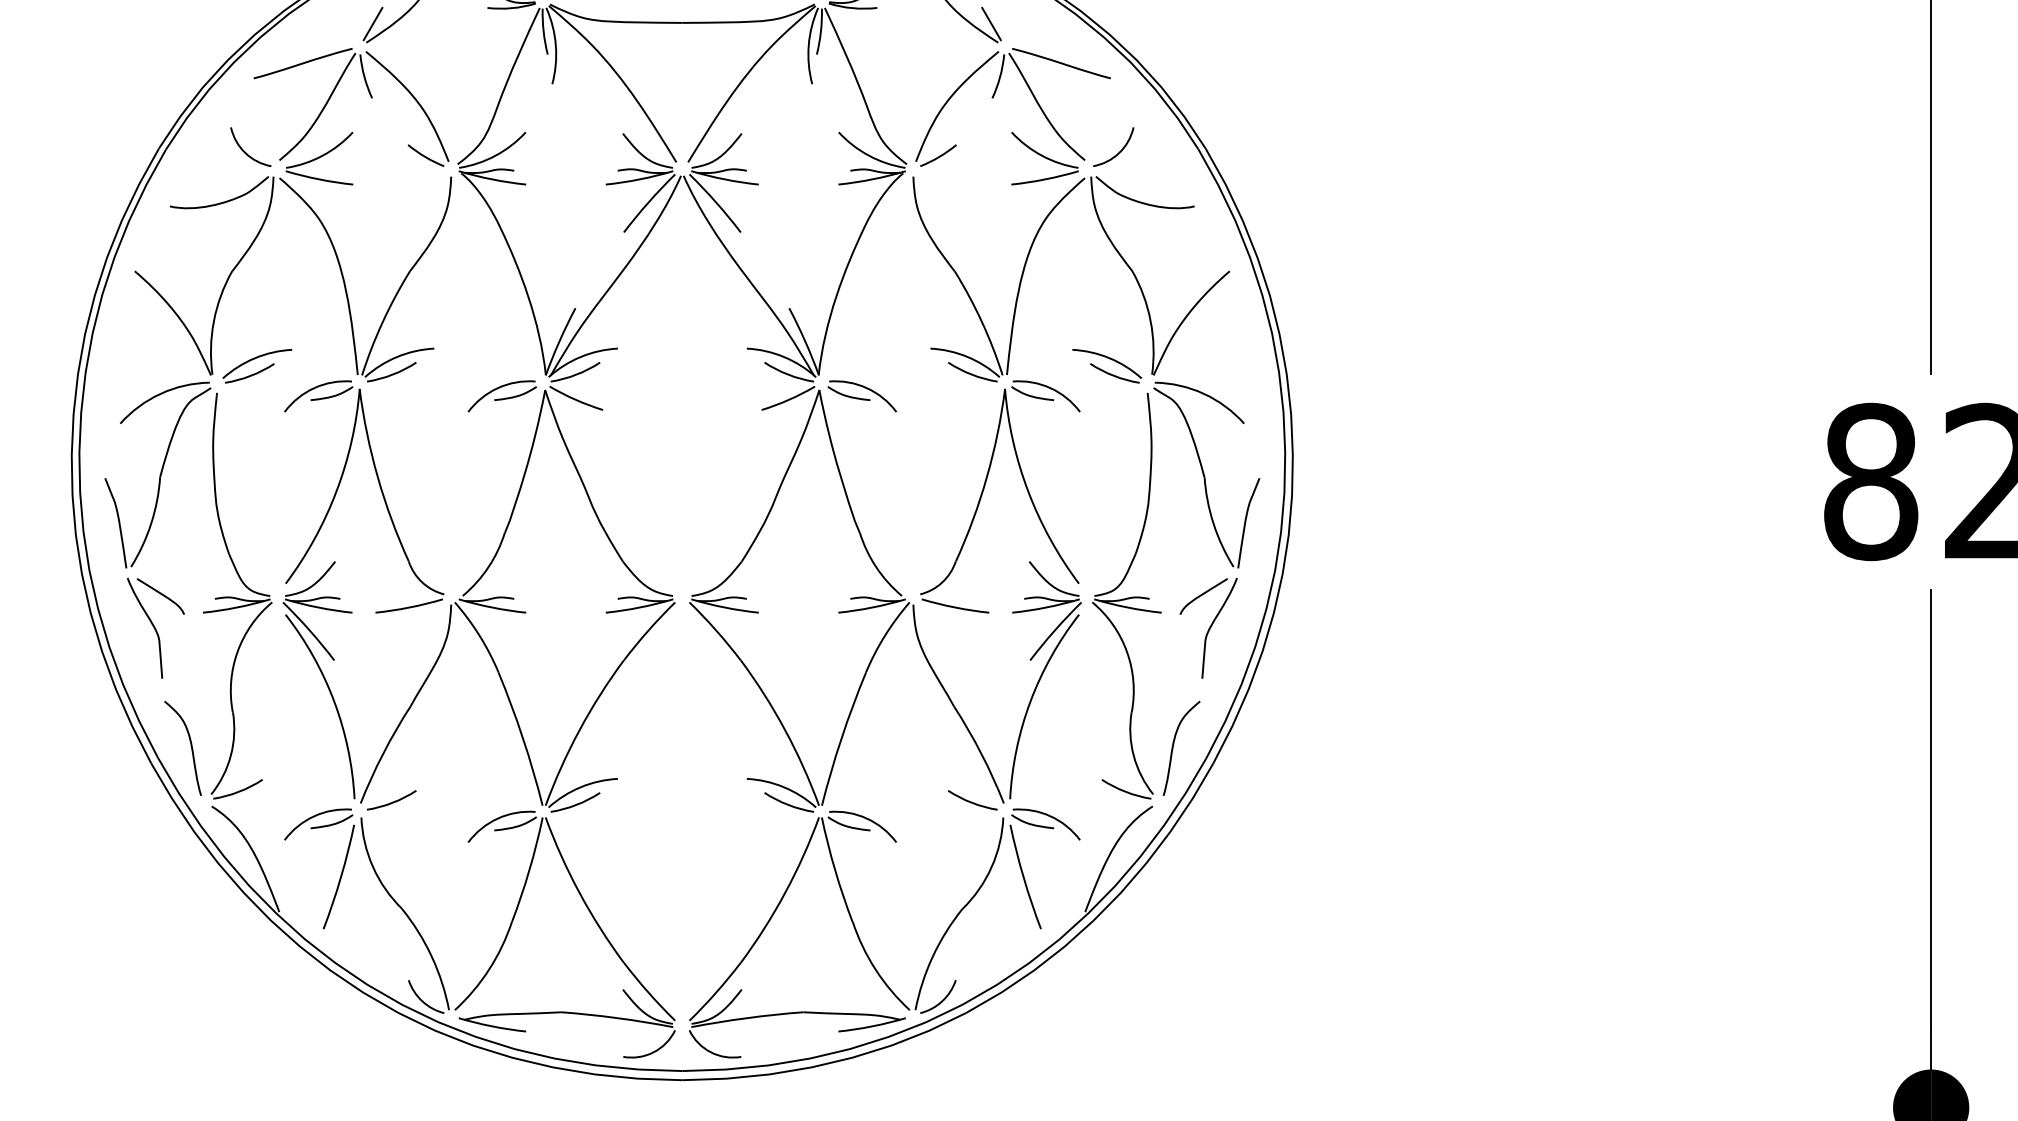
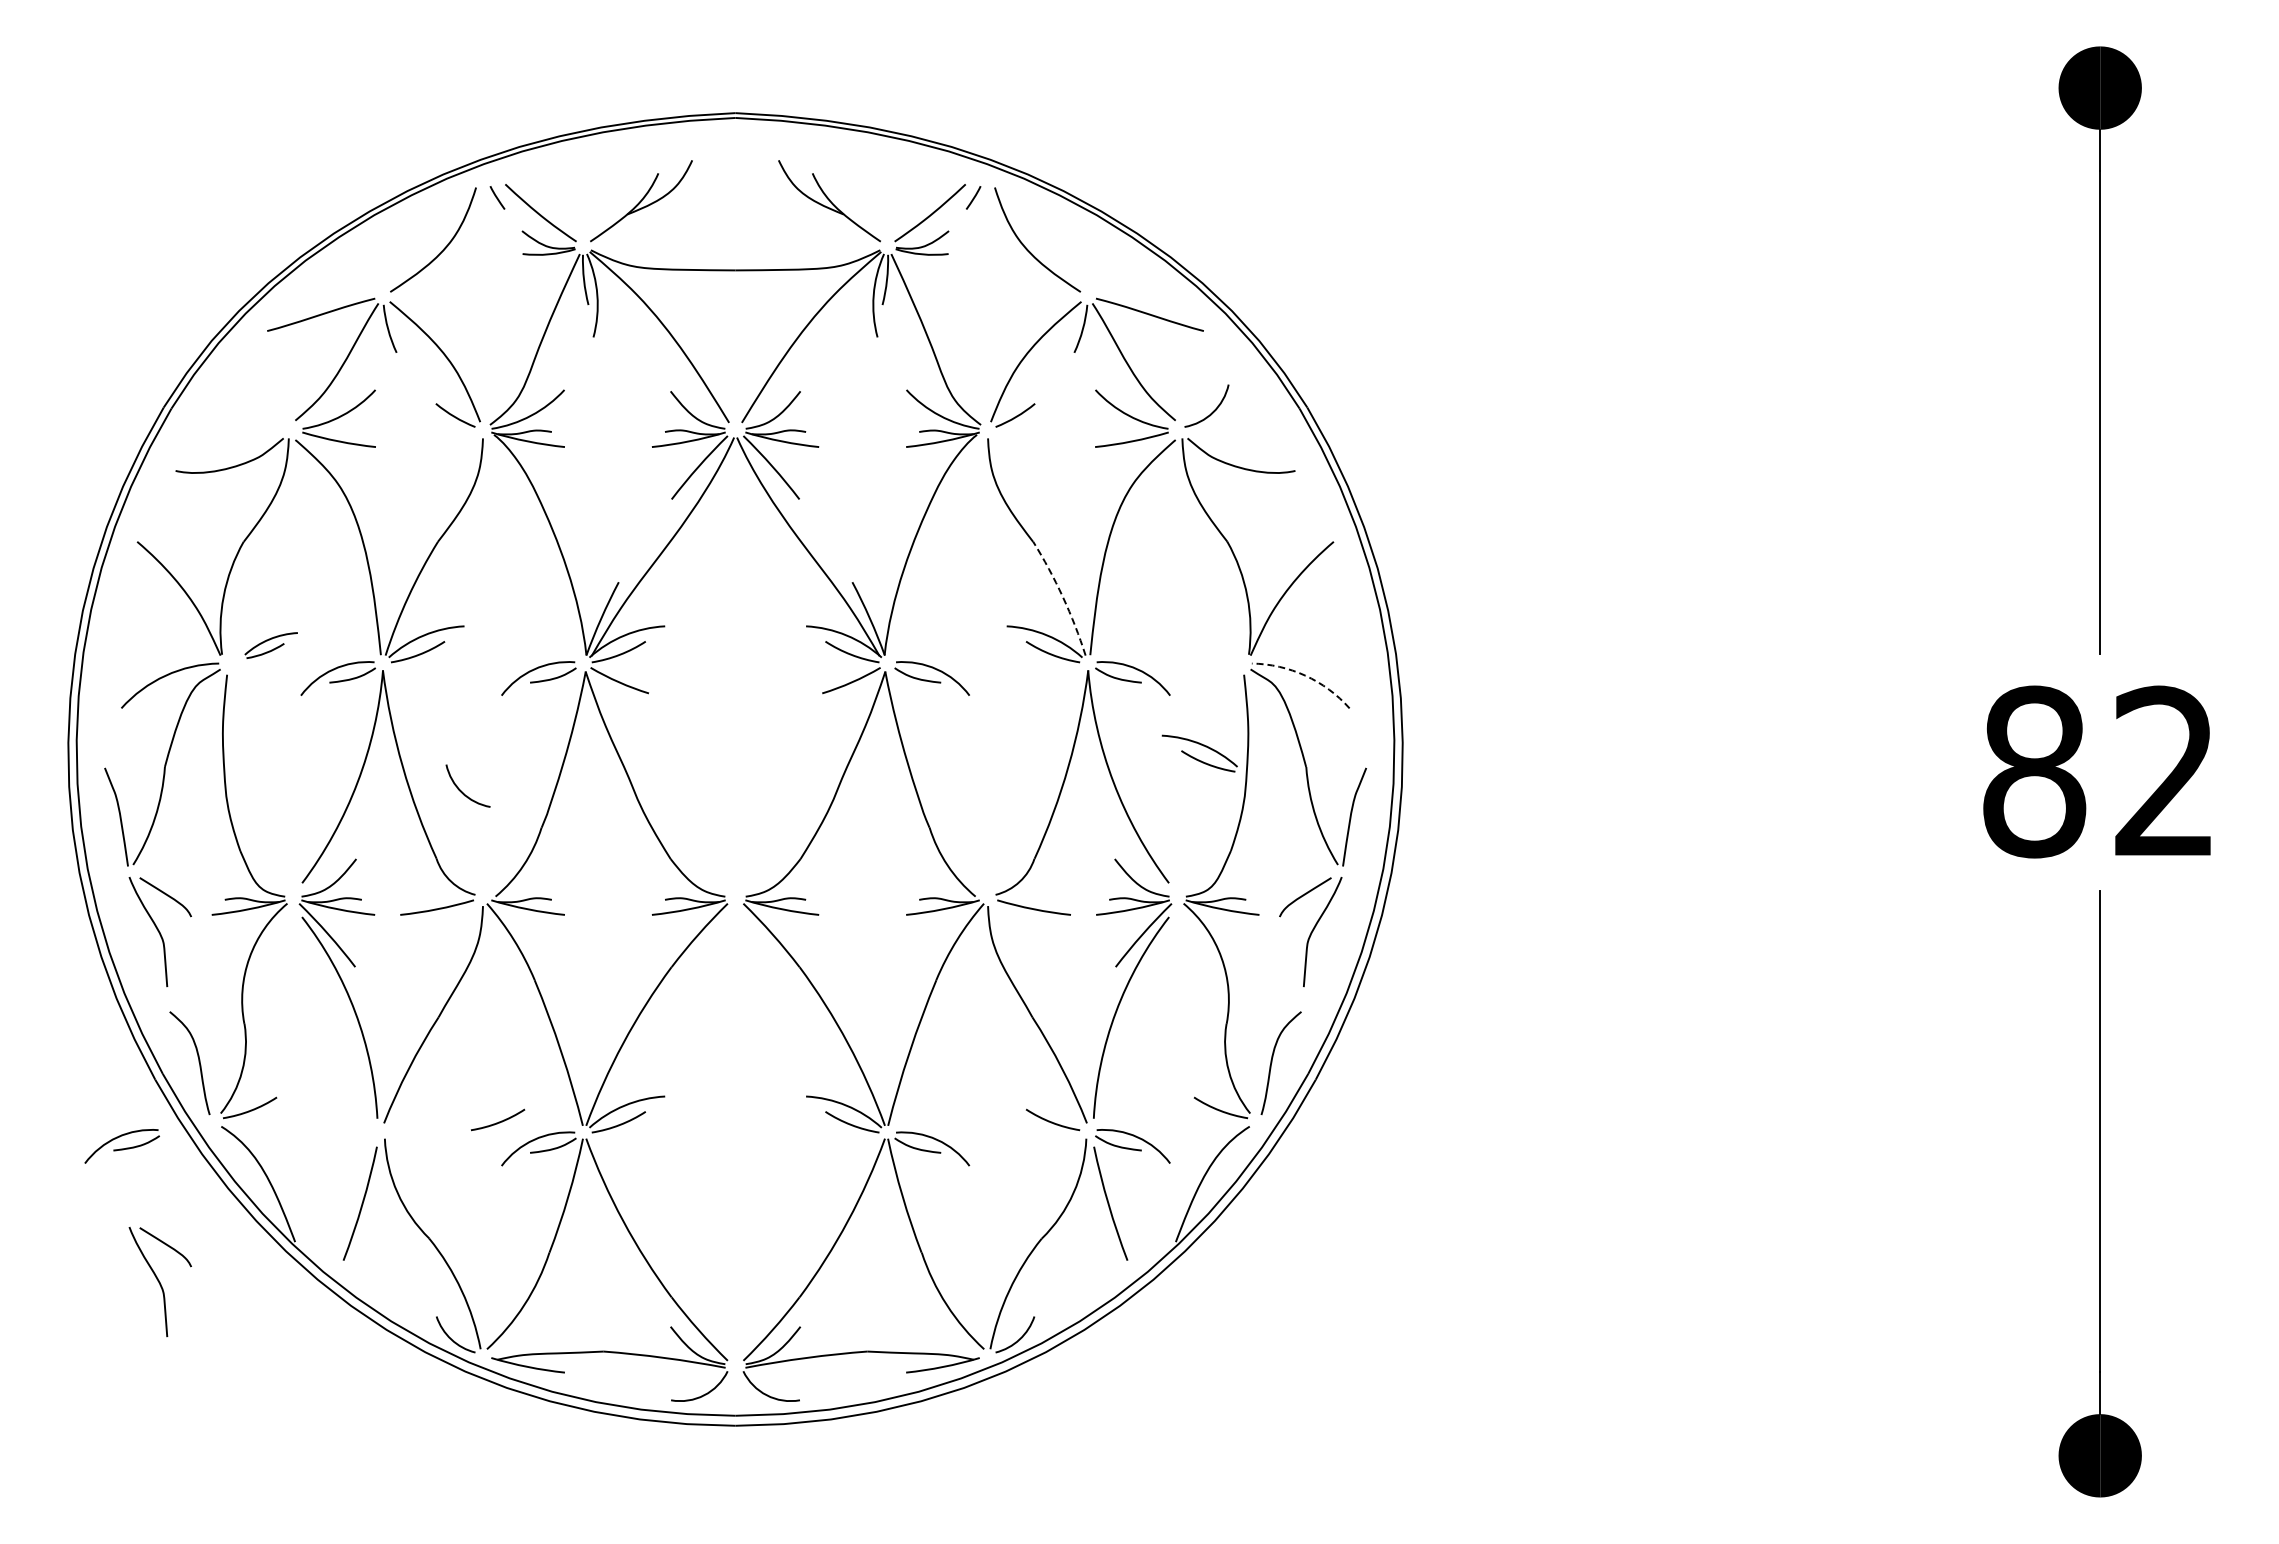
line: (372, 23) -> (397, 271), removed
line: (991, 23) -> (1073, 271), removed
arc: (244, 151) -> (461, 790), moved
arc: (981, 322) -> (1062, 597), solid -> dashed
part: (257, 366) -> (271, 645), size x0.7
part: (1106, 366) -> (1199, 753), moved
arc: (1203, 393) -> (1305, 675), solid -> dashed
arc: (392, 801) -> (498, 1121), moved
part: (318, 824) -> (121, 1146), moved
part: (155, 949) -> (159, 1282), added

